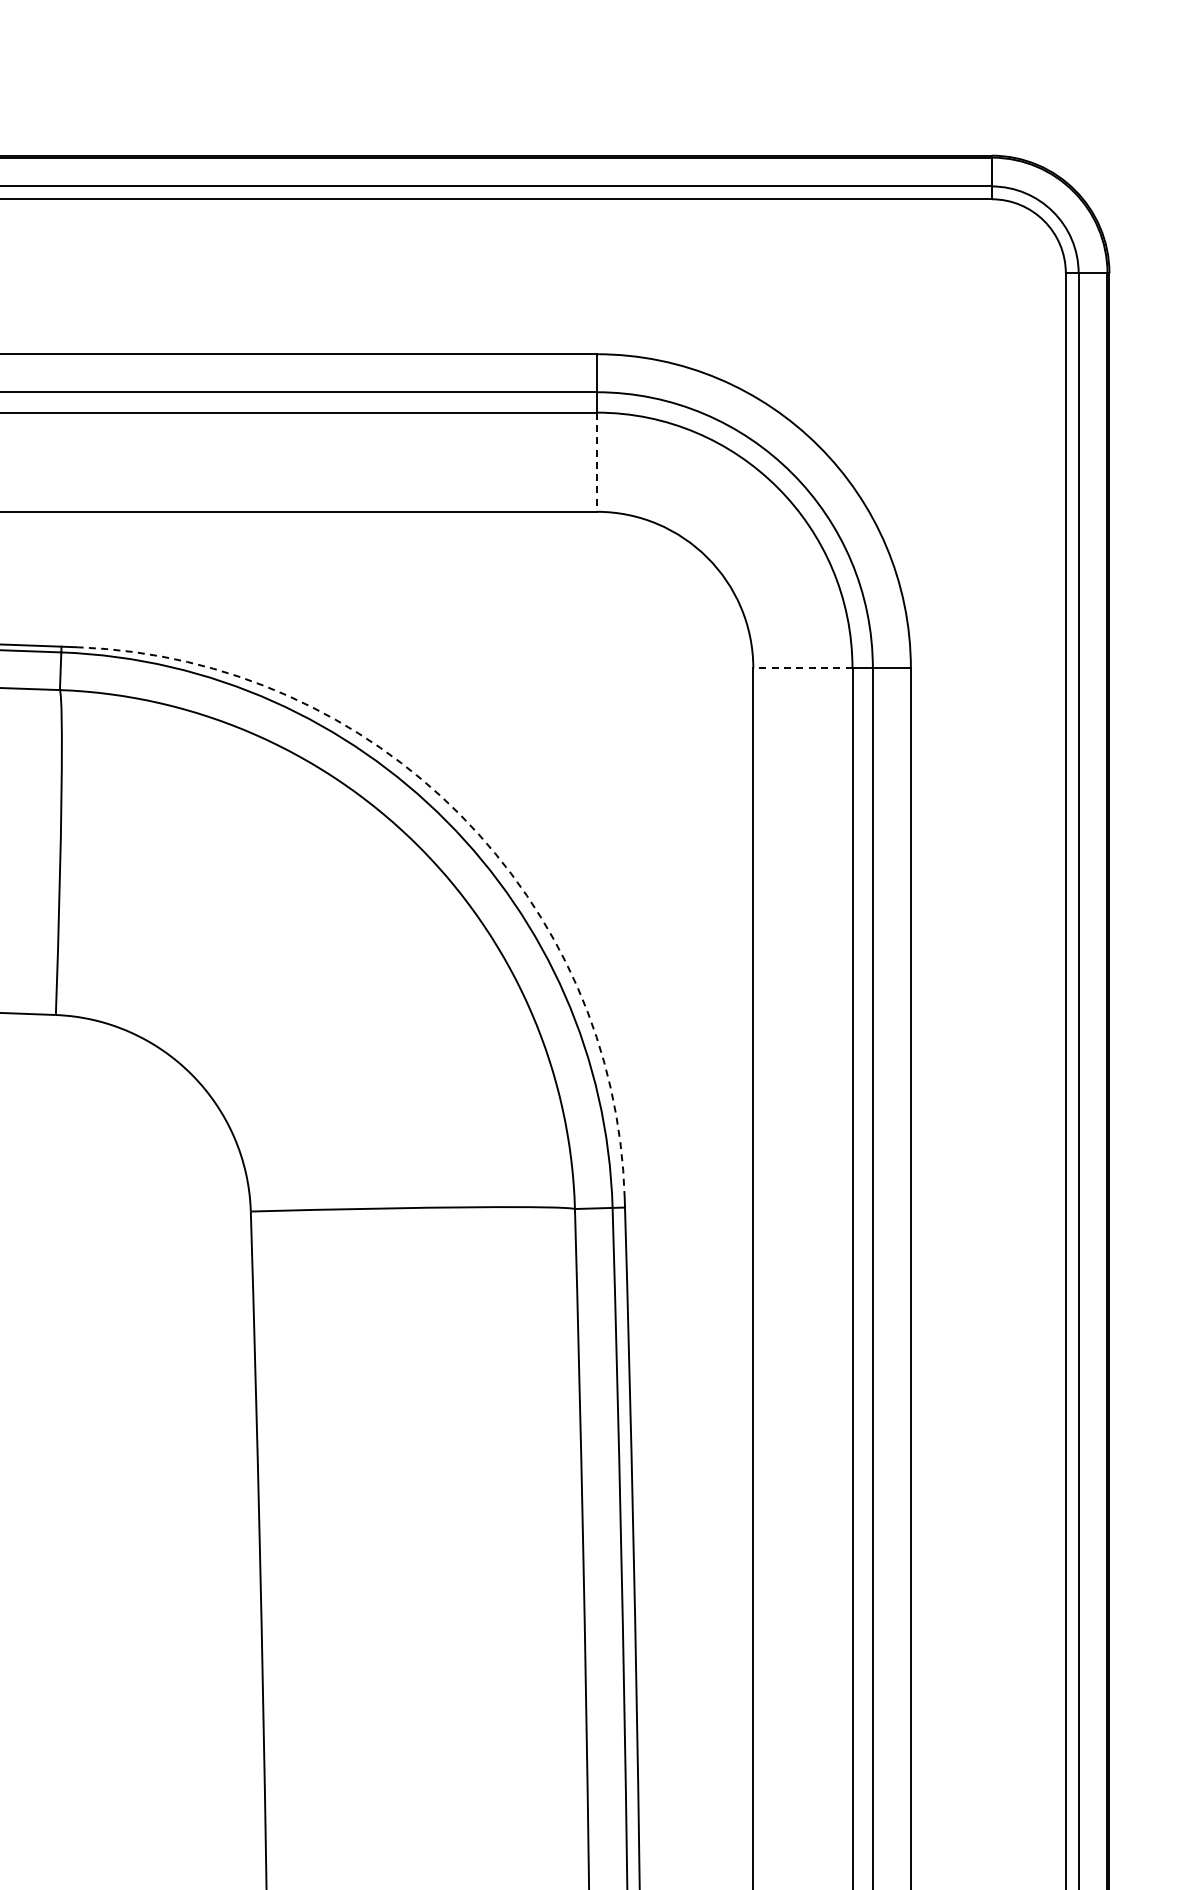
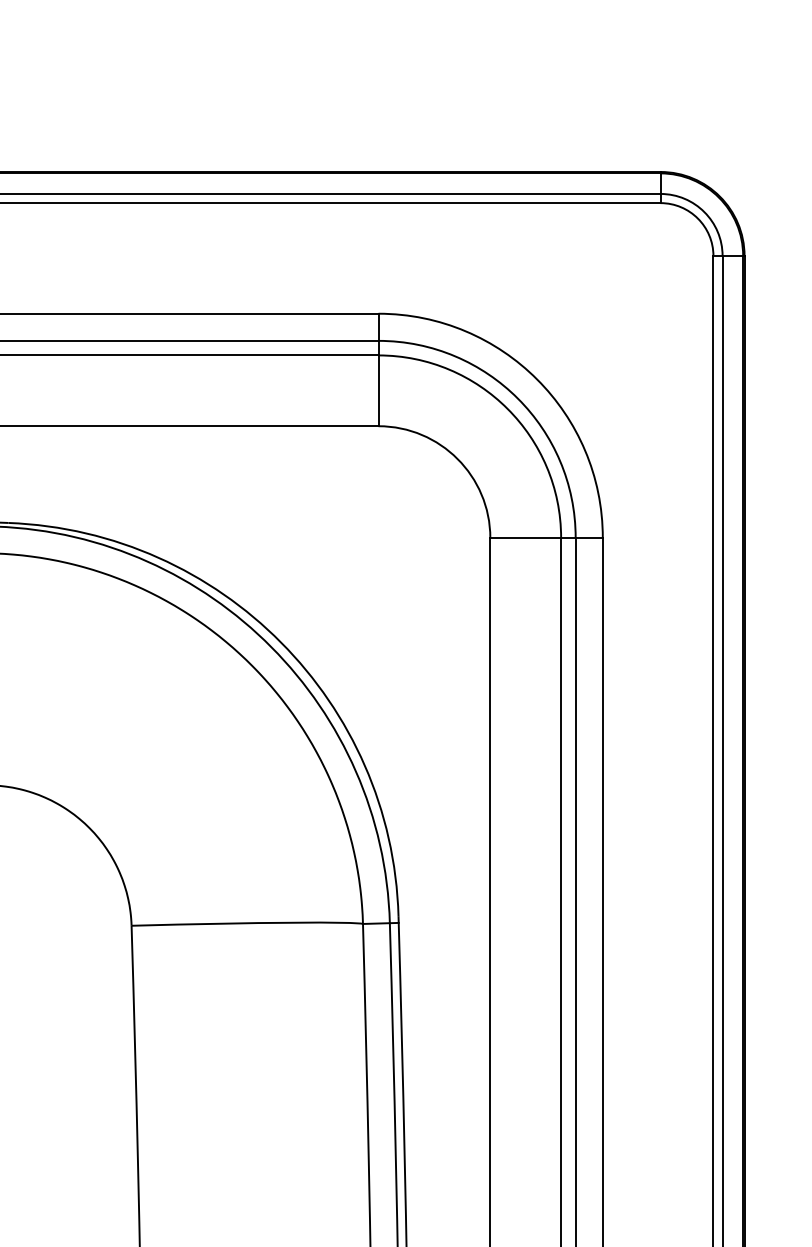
line: (596, 462) -> (378, 391), dashed -> solid
line: (802, 668) -> (525, 538), dashed -> solid
arc: (460, 814) -> (281, 642), dashed -> solid

